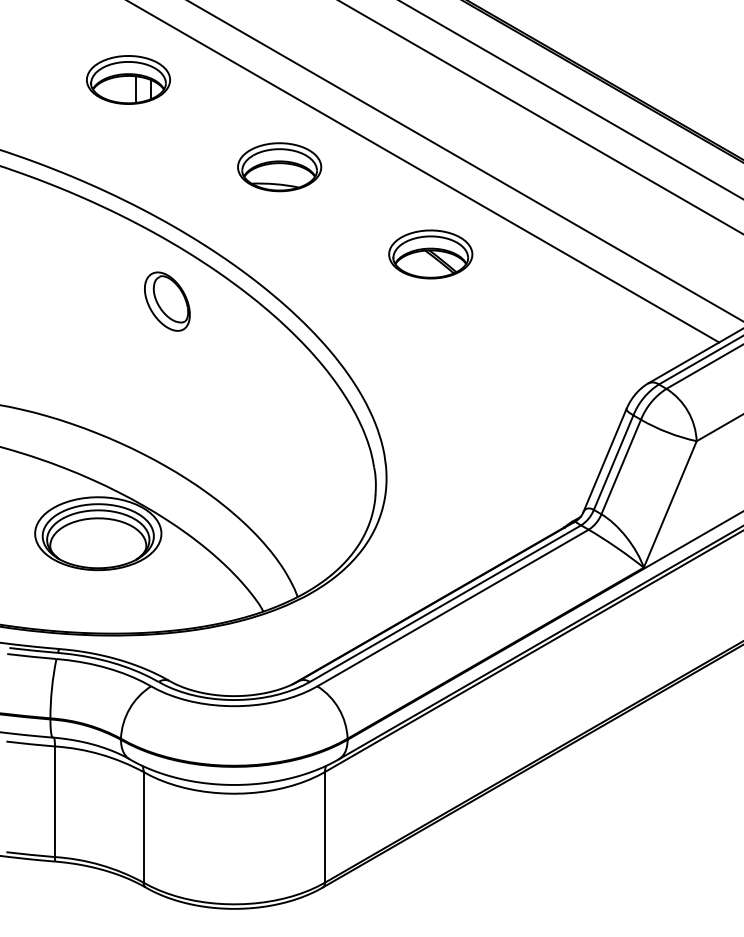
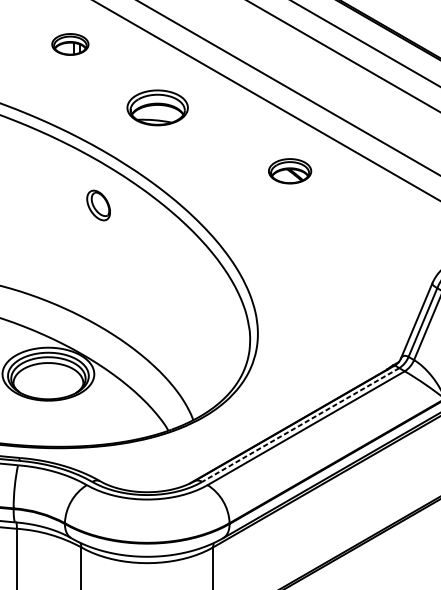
part: (128, 79) -> (70, 44), size x0.6
part: (279, 167) -> (157, 108), moved
part: (430, 254) -> (289, 171), size x0.7
part: (167, 301) -> (98, 205), size x0.7
line: (445, 603) -> (300, 424), solid -> dashed

